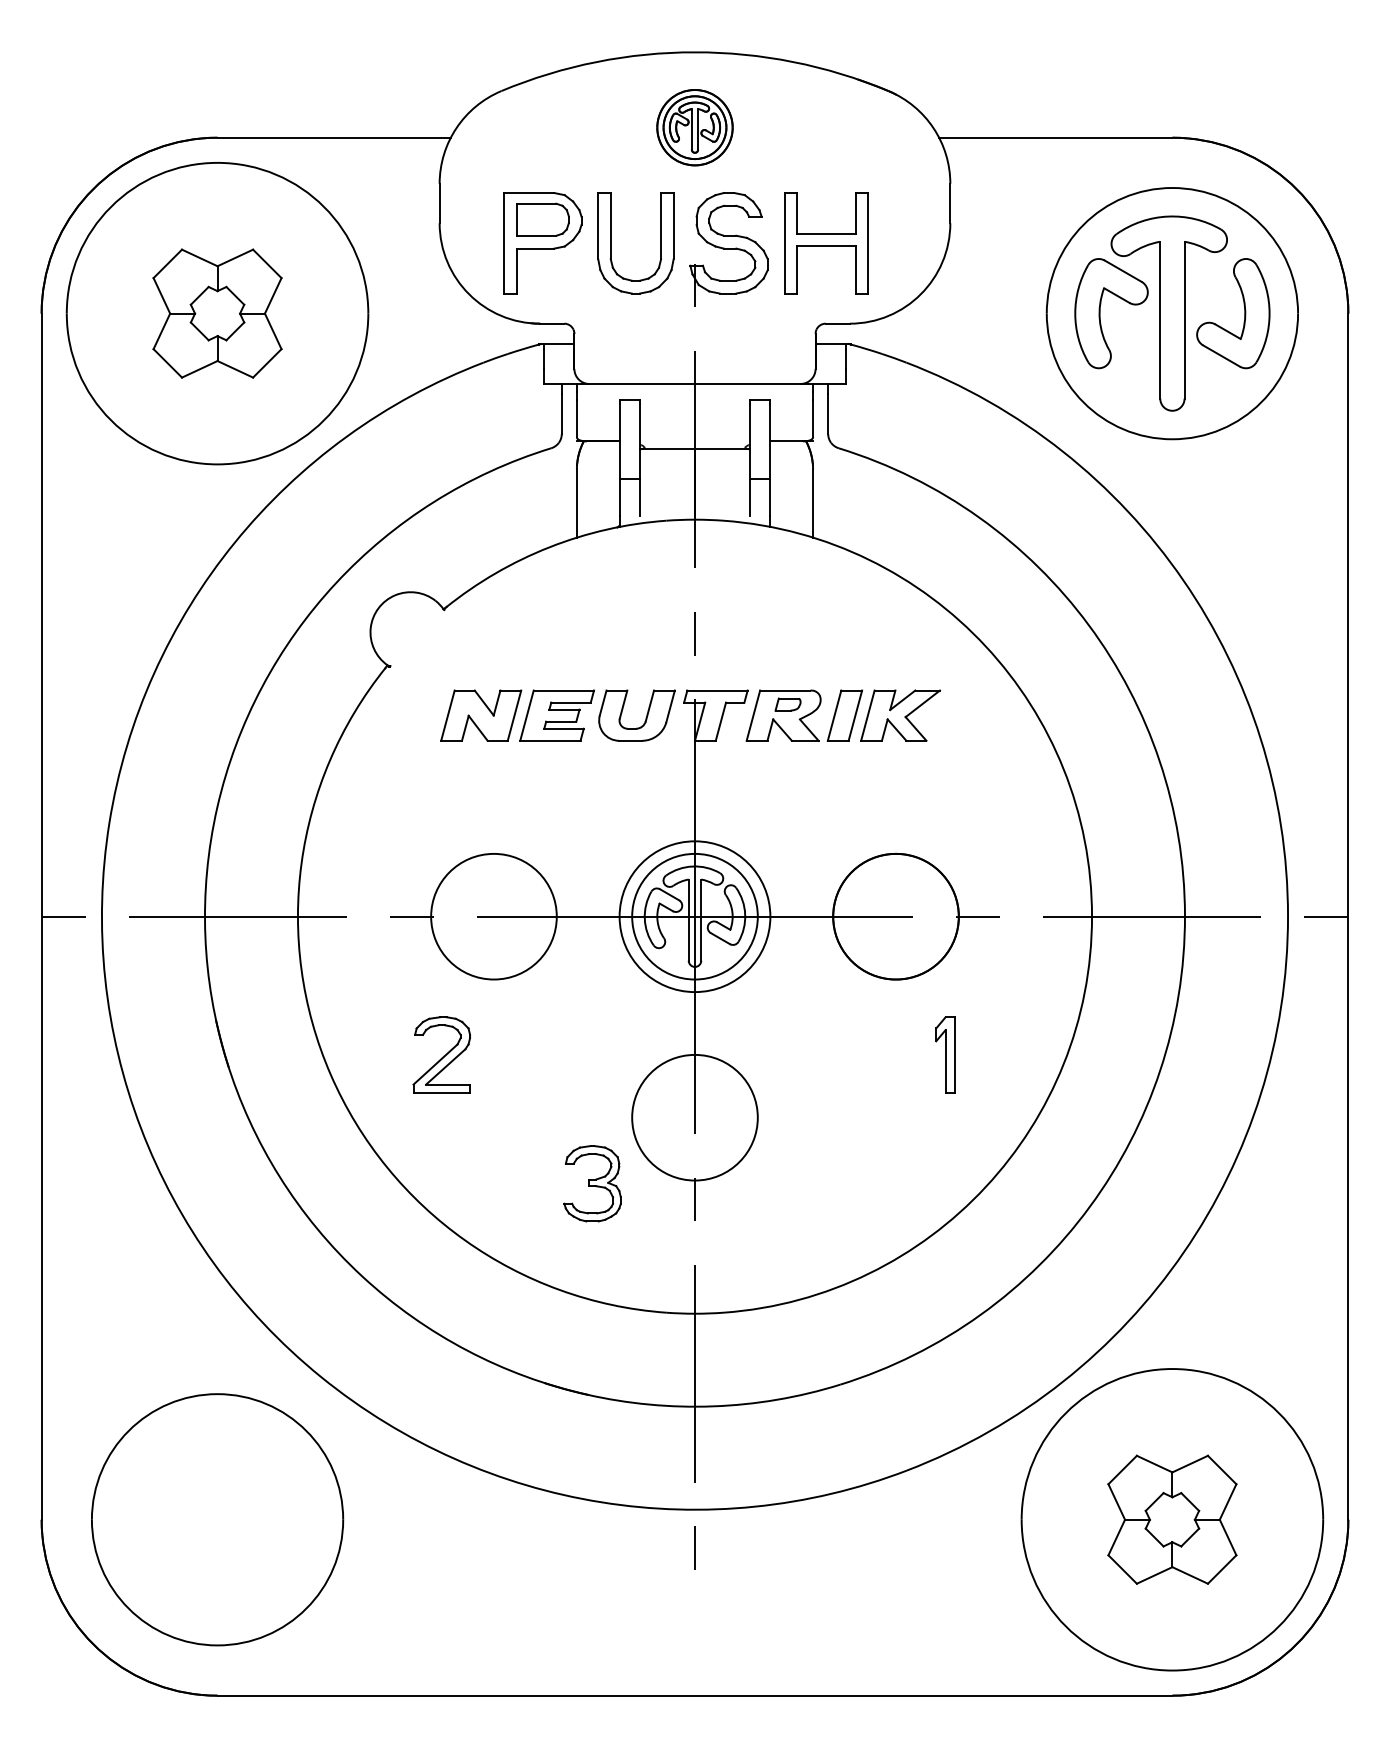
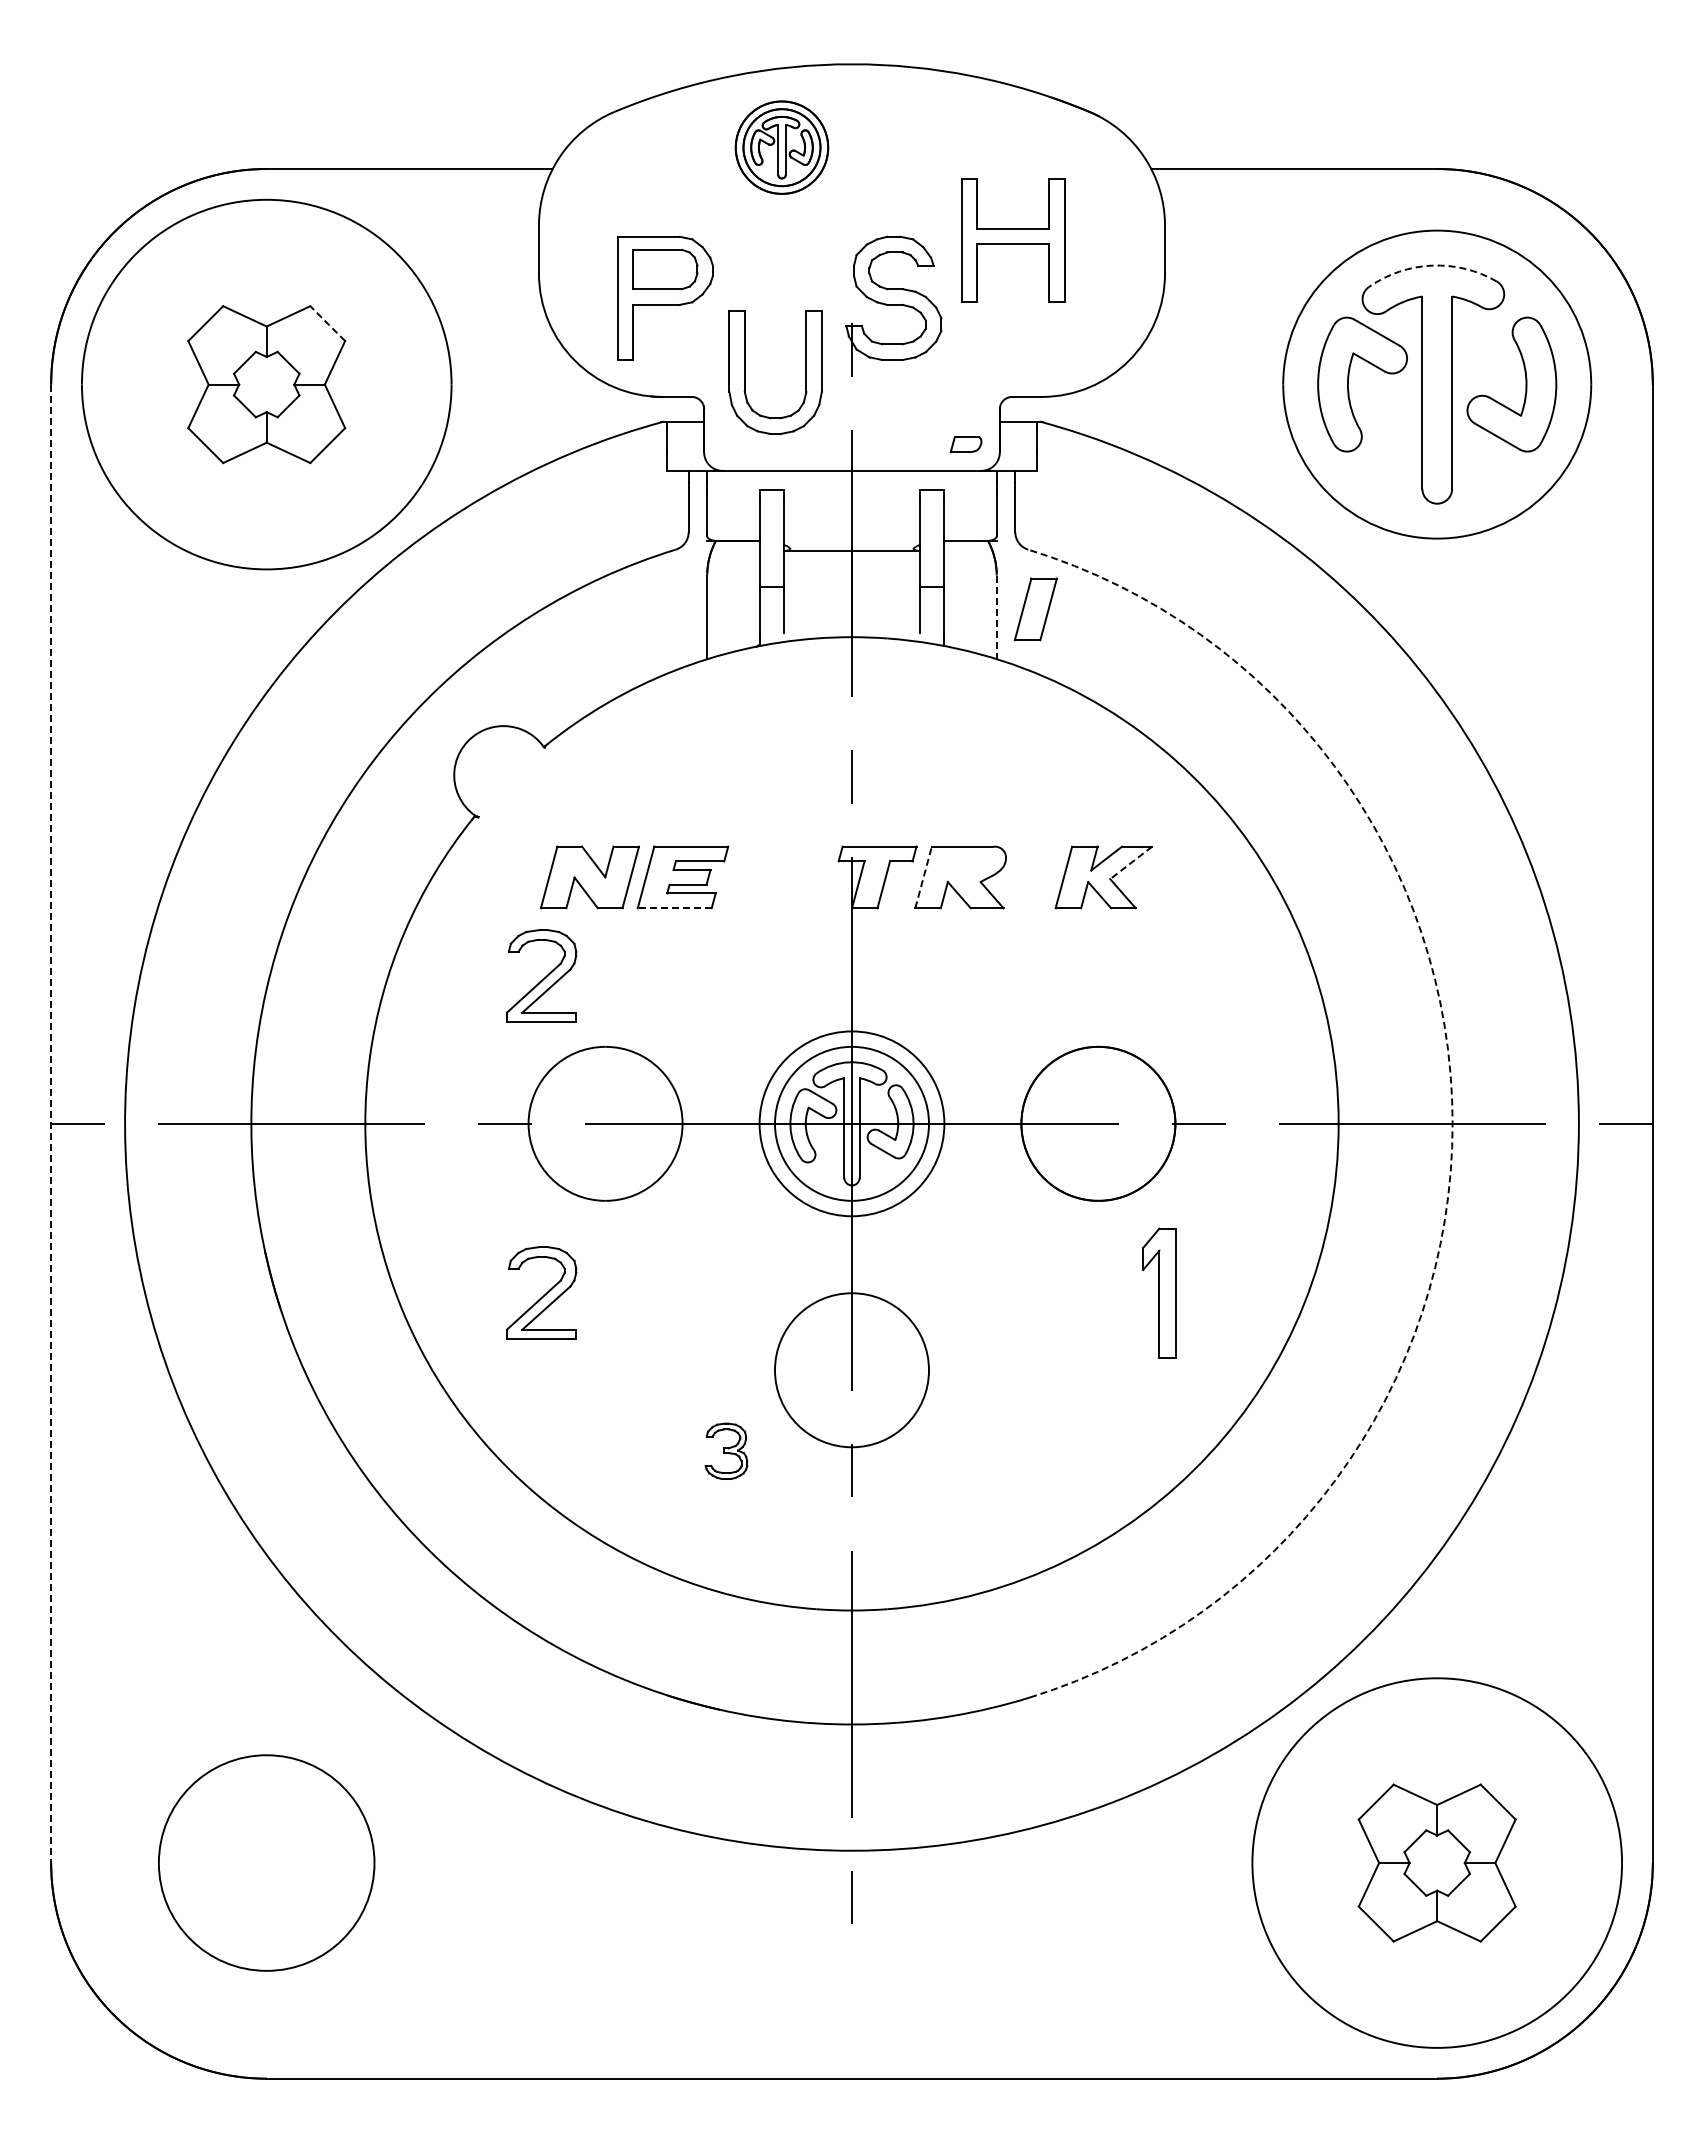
part: (694, 127) -> (781, 147), moved
arc: (1168, 216) -> (1432, 265), solid -> dashed
part: (611, 243) -> (745, 372), moved
part: (826, 243) -> (1013, 240), moved
line: (267, 263) -> (327, 323), solid -> dashed
line: (812, 503) -> (996, 617), solid -> dashed
line: (923, 703) -> (1131, 862), solid -> dashed
part: (787, 704) -> (965, 444), moved
line: (753, 715) -> (923, 877), solid -> dashed
part: (844, 715) -> (1035, 609), moved
part: (645, 718) -> (791, 880), removed
line: (550, 741) -> (674, 908), solid -> dashed
part: (441, 795) -> (541, 975), added
arc: (1184, 915) -> (1452, 1122), solid -> dashed
line: (41, 917) -> (51, 1124), solid -> dashed
part: (945, 1054) -> (1158, 1292), size x1.4
part: (592, 1184) -> (726, 1451), size x0.6
part: (217, 1519) -> (266, 1862), size x0.7

